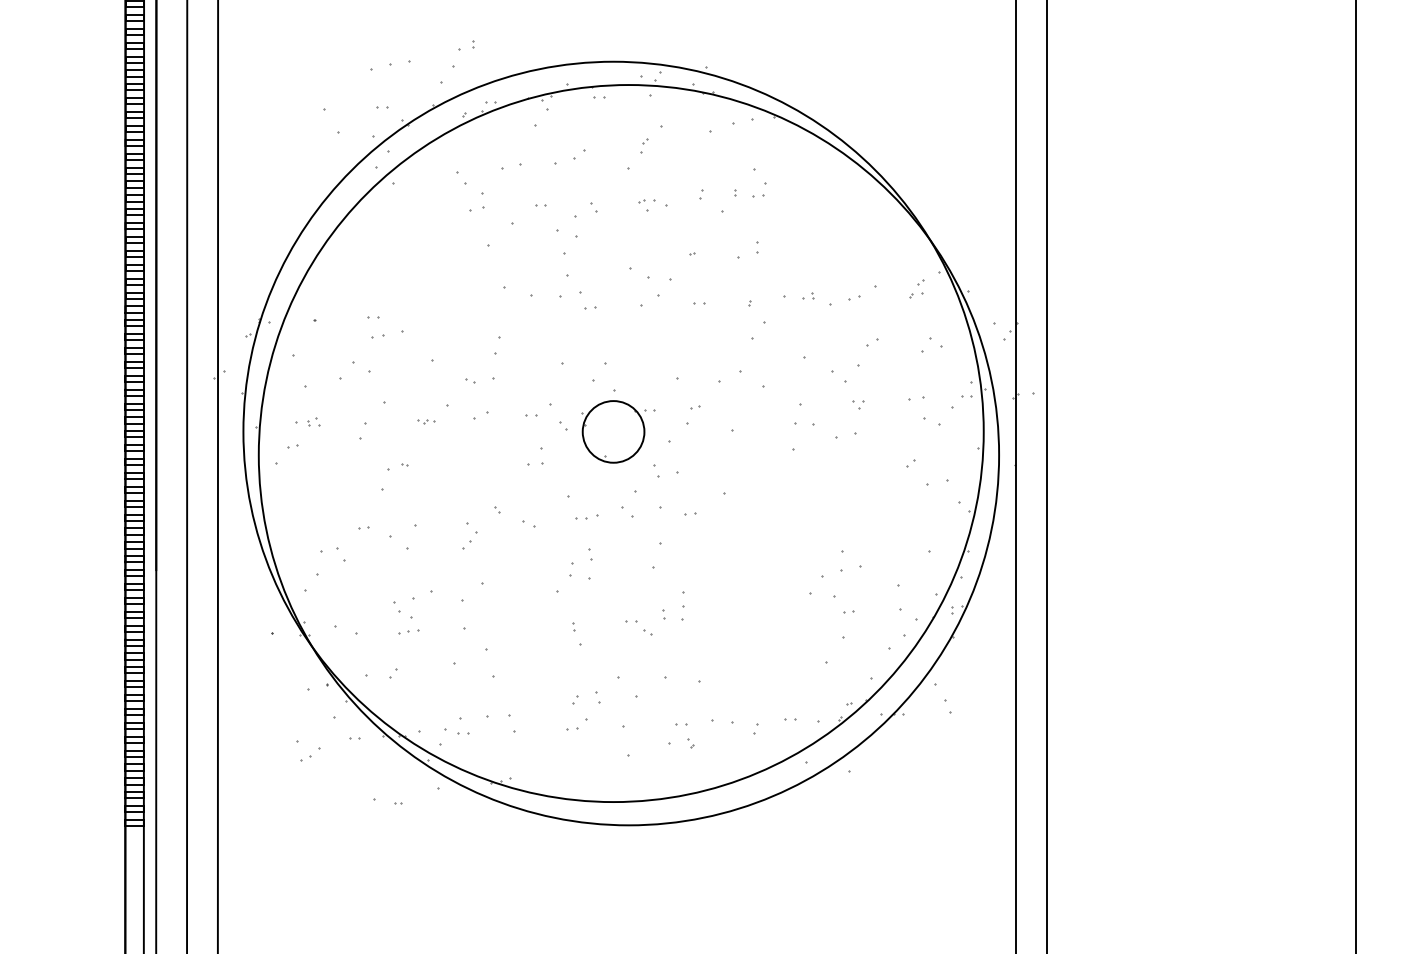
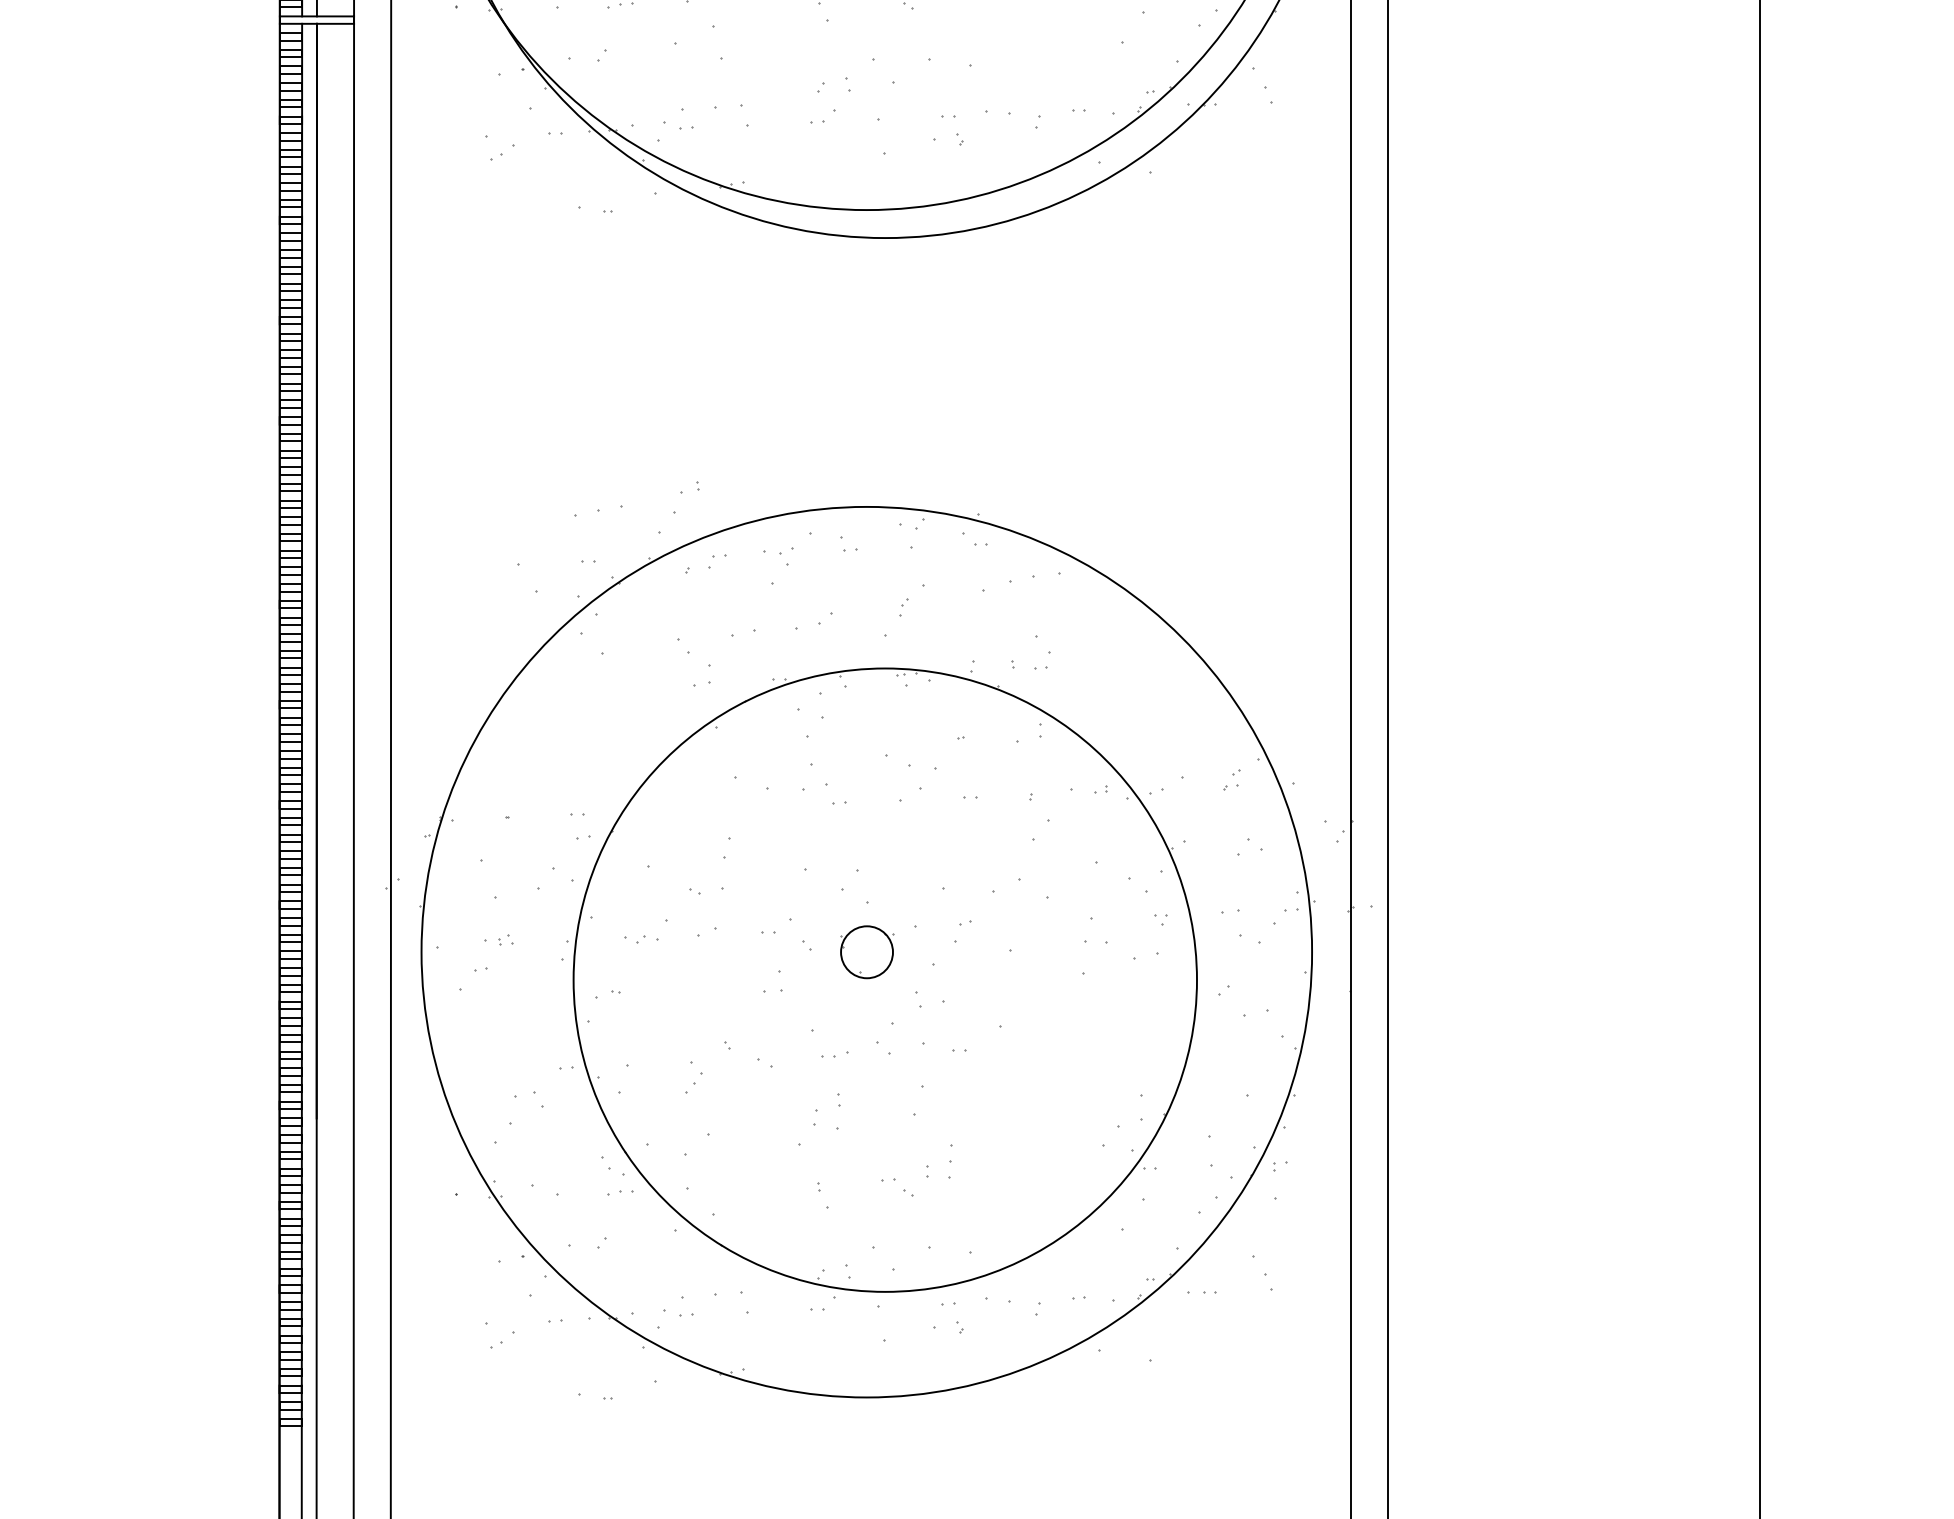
part: (426, 422) -> (641, 940), size x1.6
part: (614, 432) -> (867, 952), size x0.7
circle: (629, 454) -> (885, 979), size x0.7

